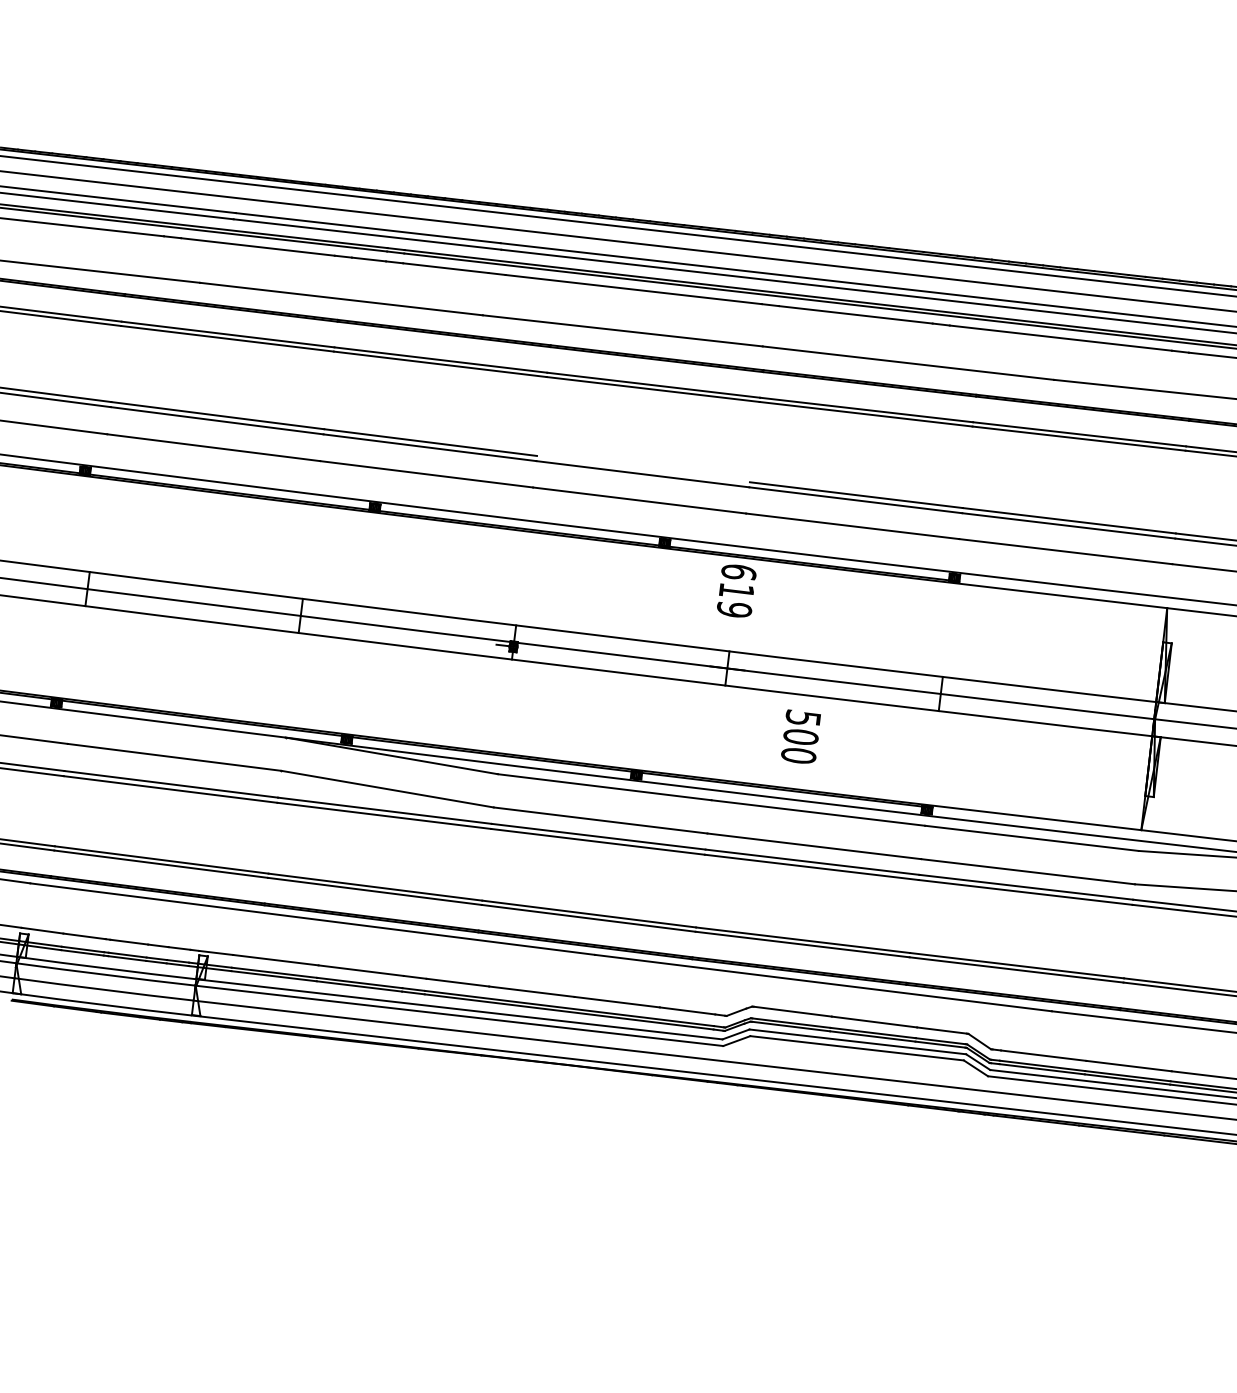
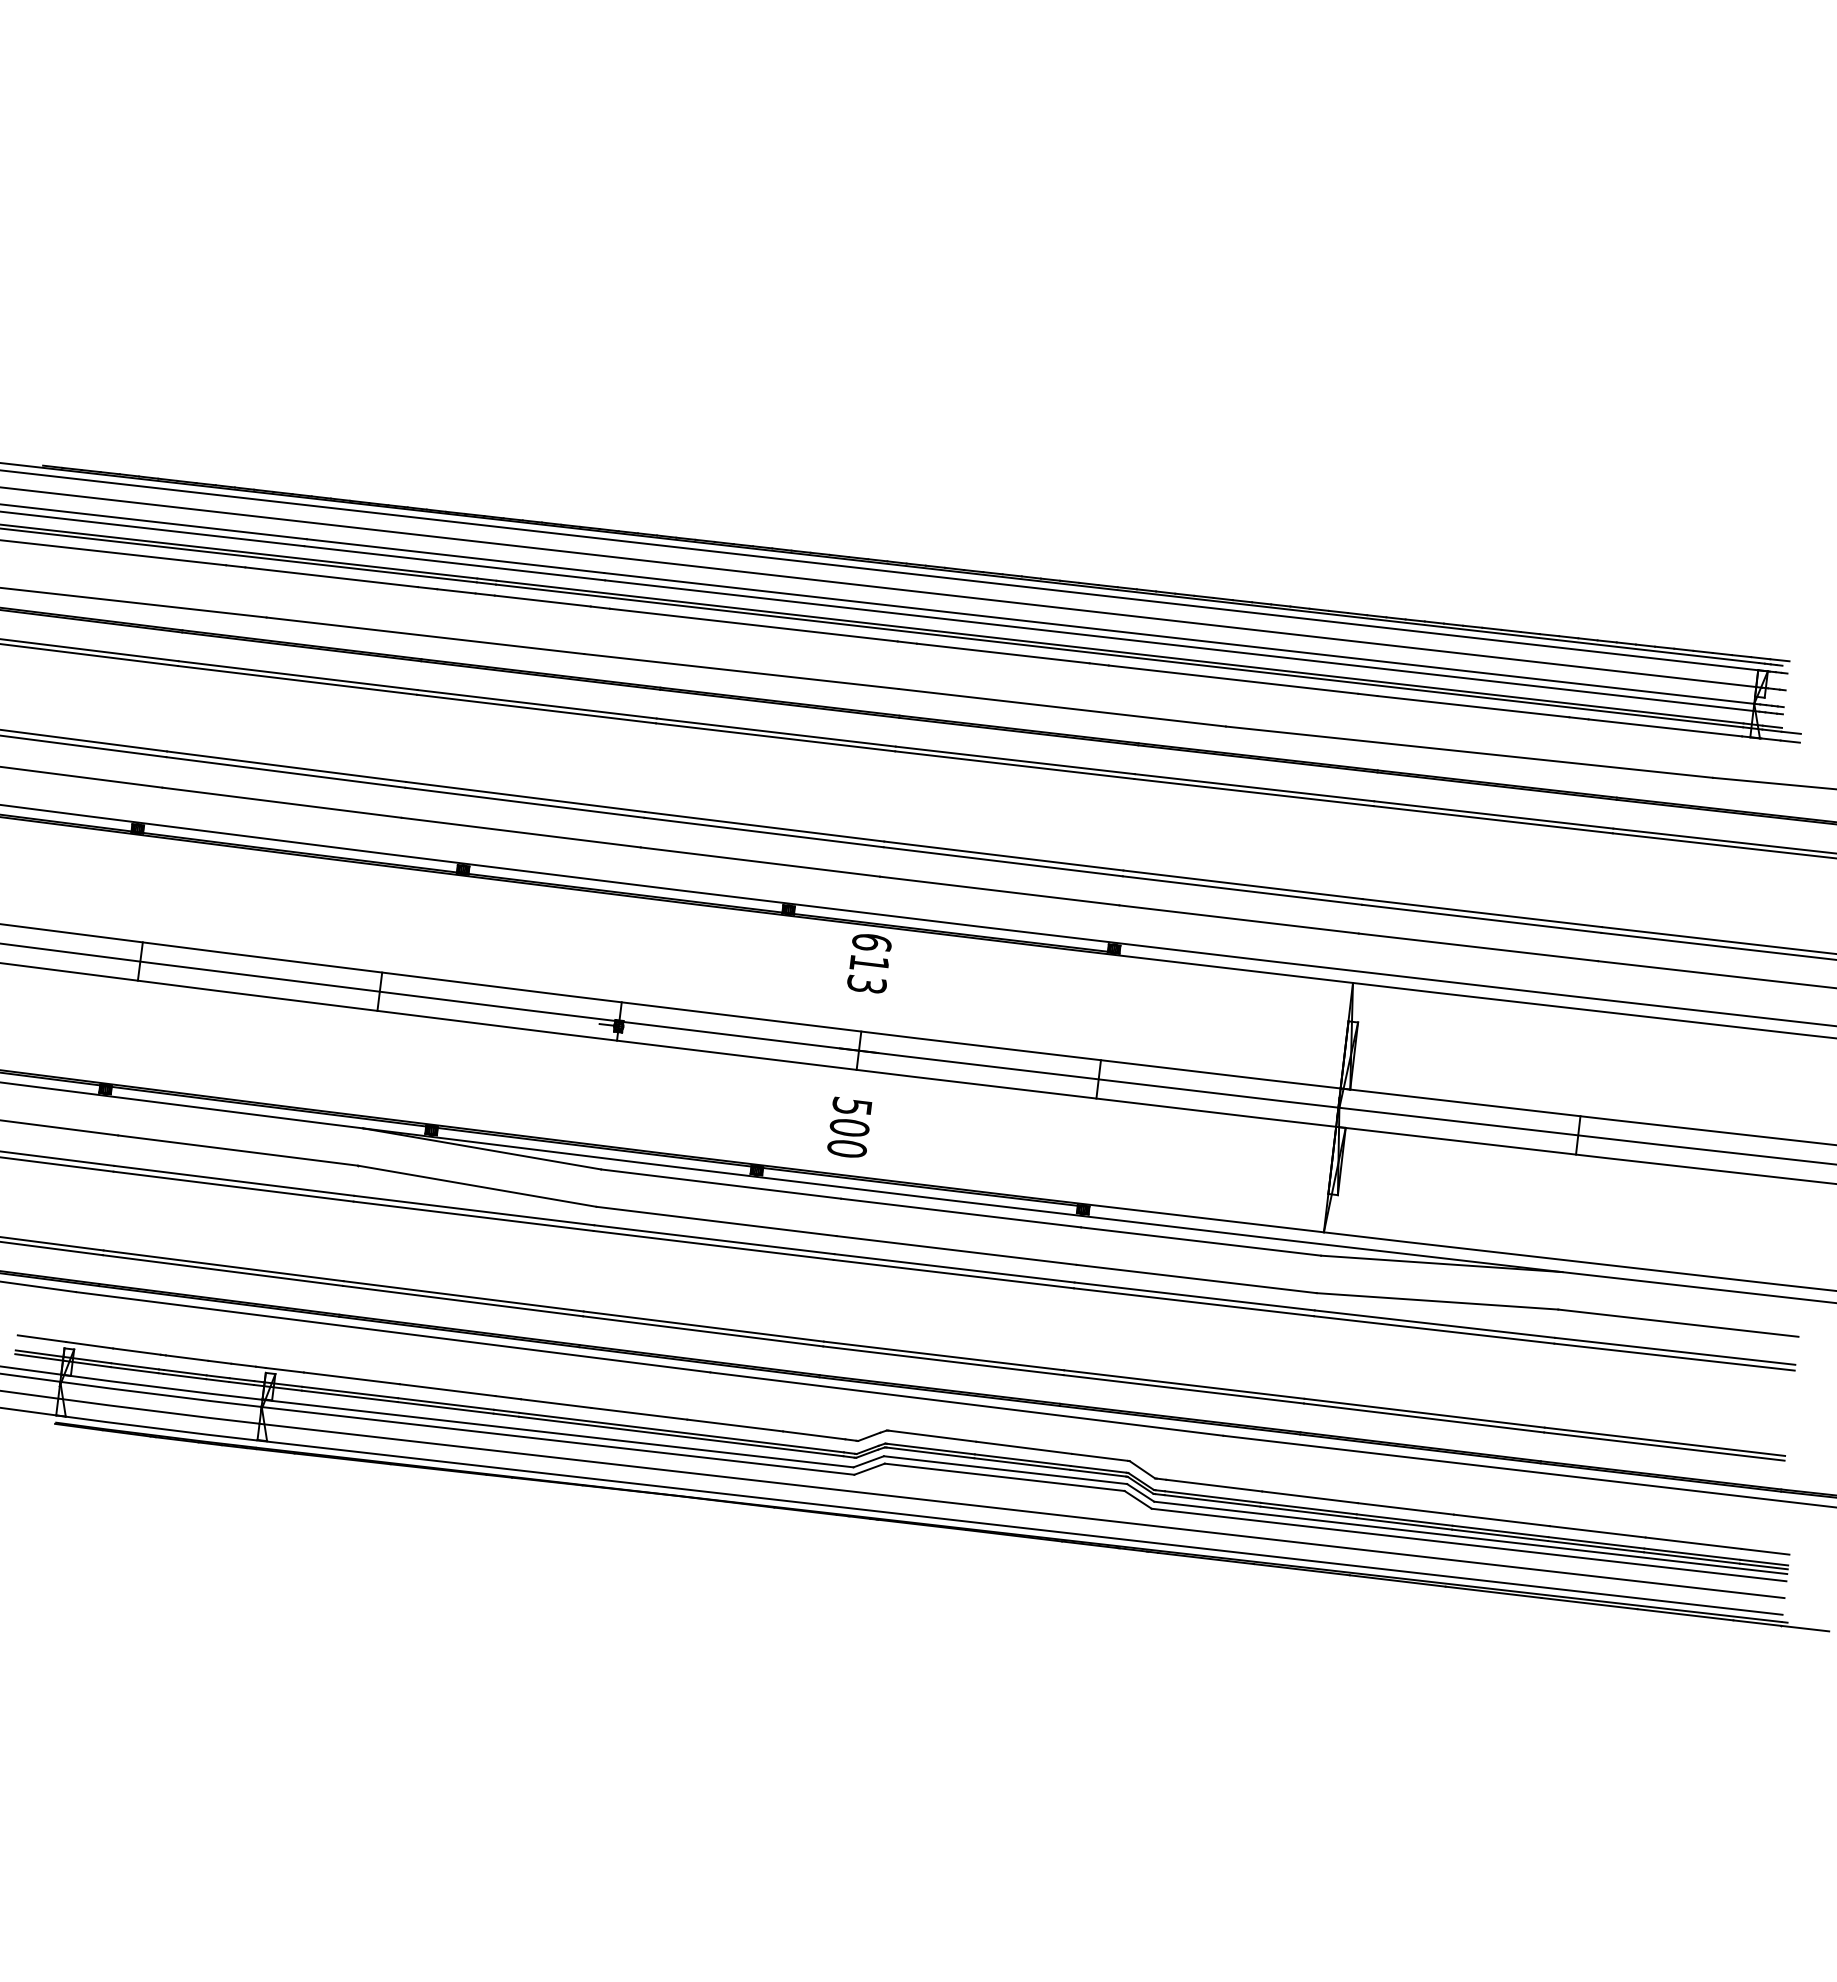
line: (643, 468) -> (764, 826), added
text: (734, 608) -> (866, 983), 619 -> 613
text: (800, 735) -> (849, 1126), moved

